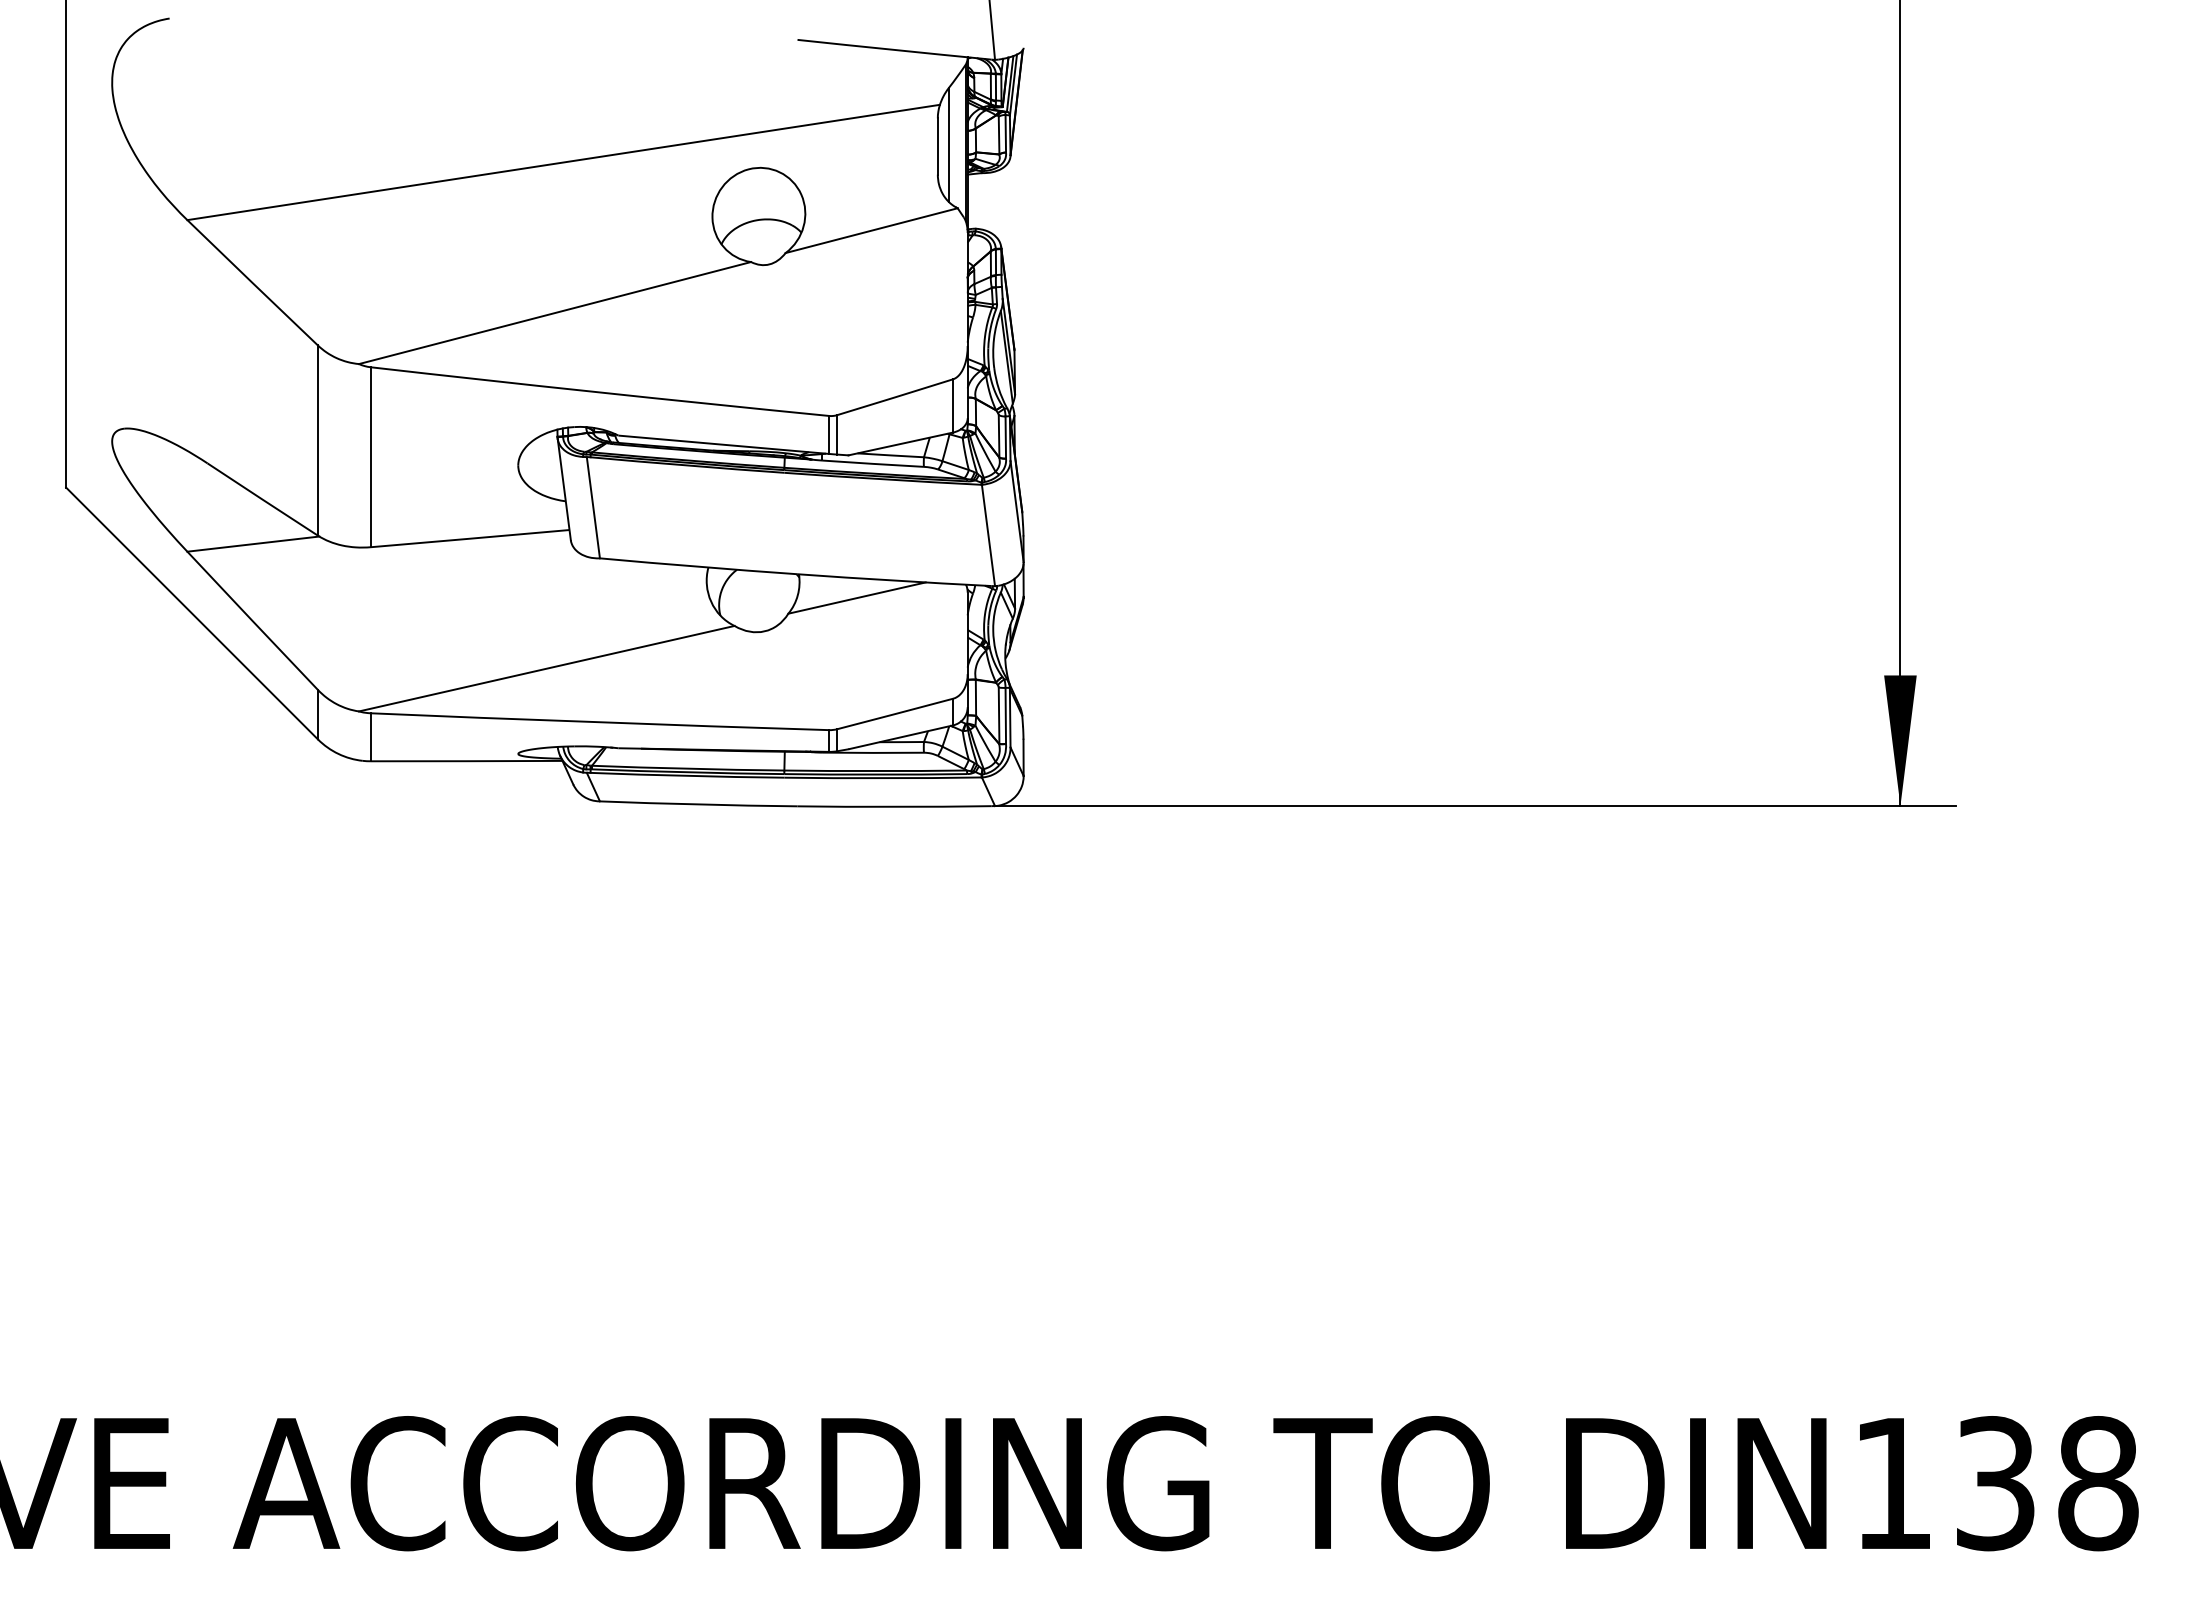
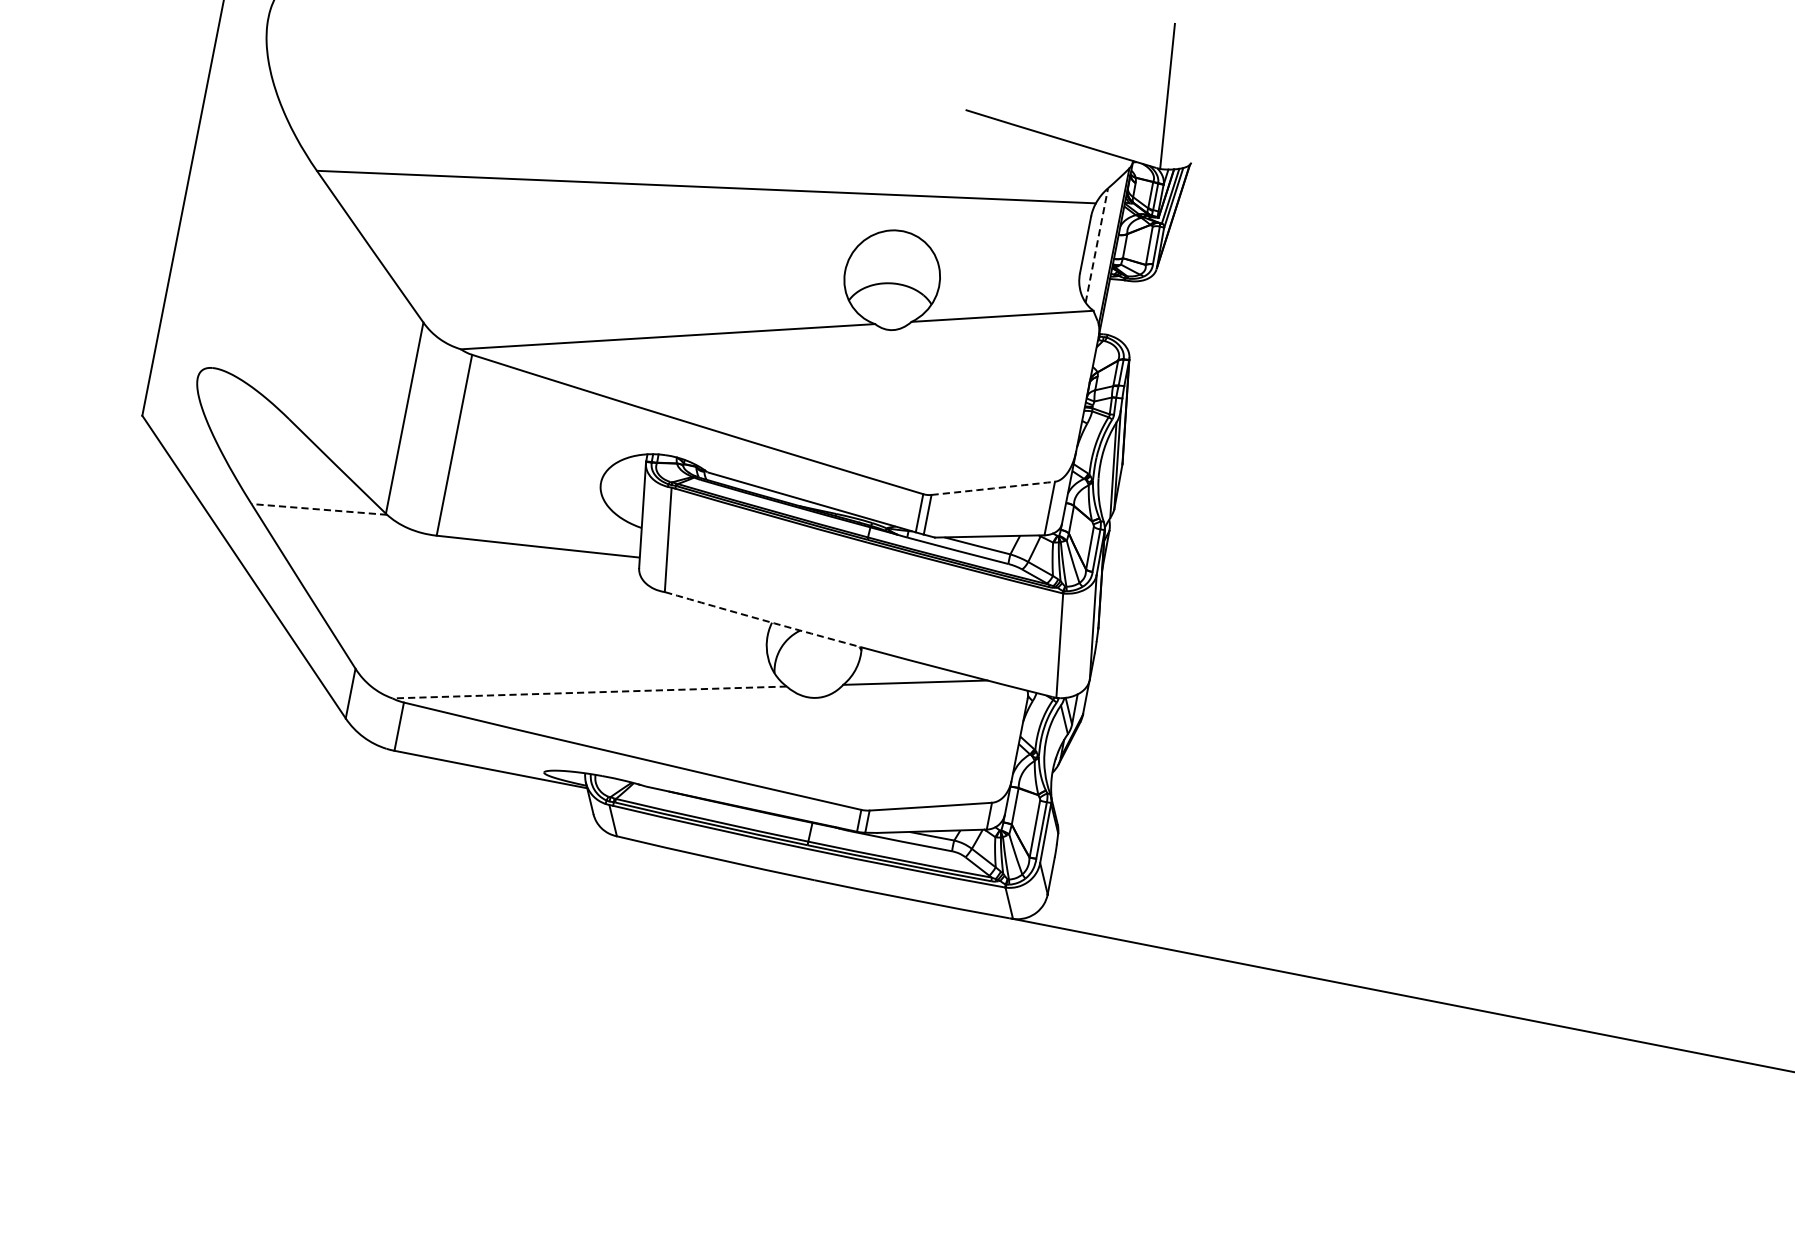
line: (948, 145) -> (1096, 245), solid -> dashed
arc: (895, 397) -> (993, 488), solid -> dashed
line: (252, 544) -> (318, 509), solid -> dashed
arc: (698, 566) -> (762, 619), solid -> dashed
line: (546, 668) -> (589, 692), solid -> dashed

